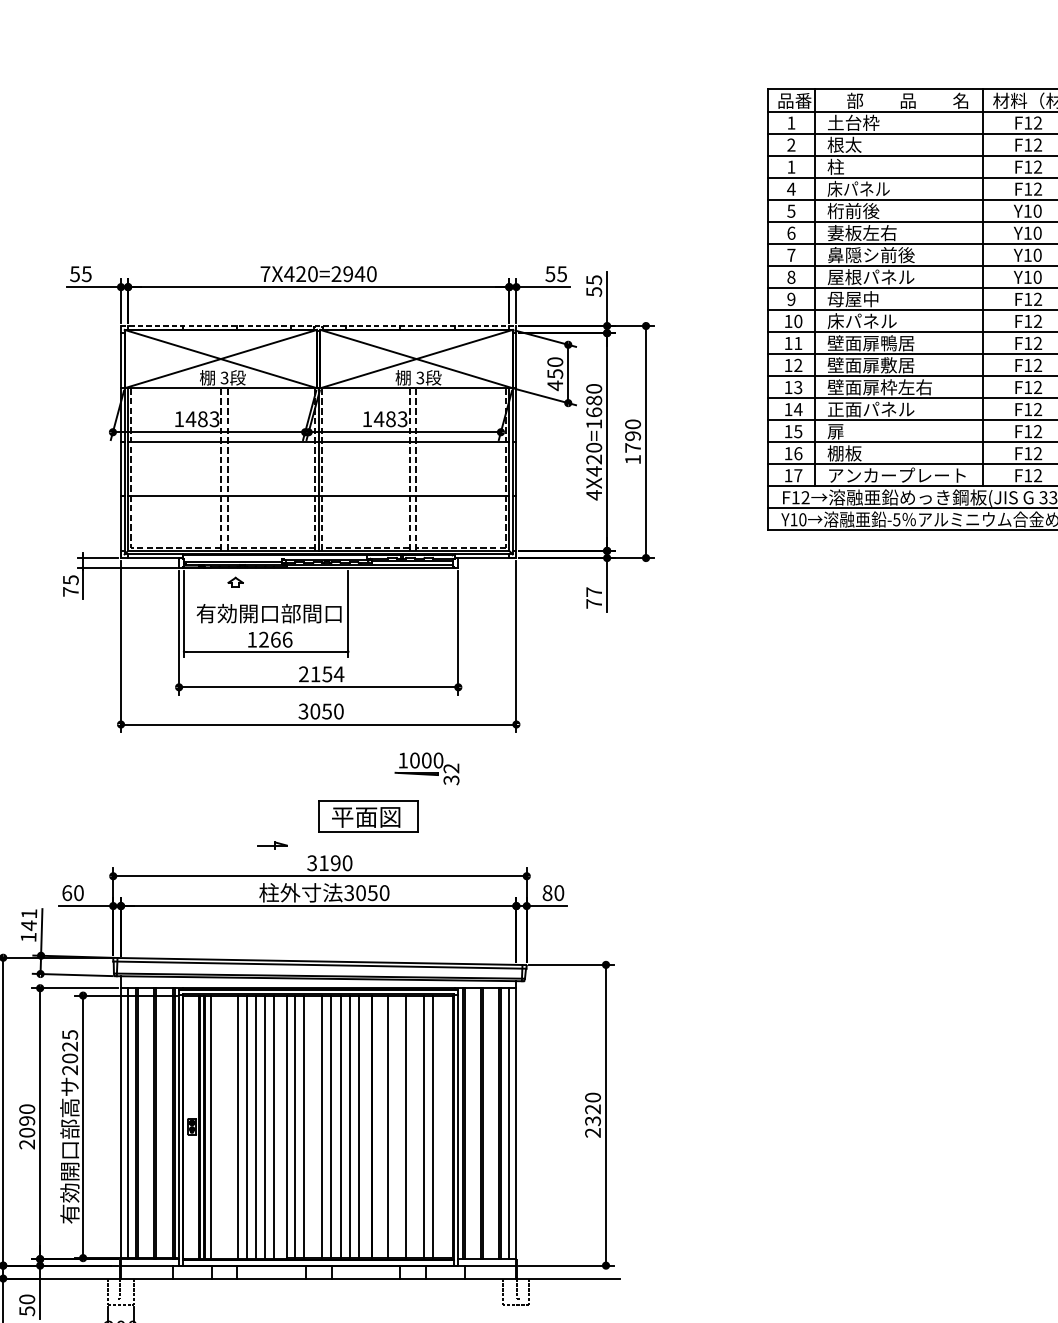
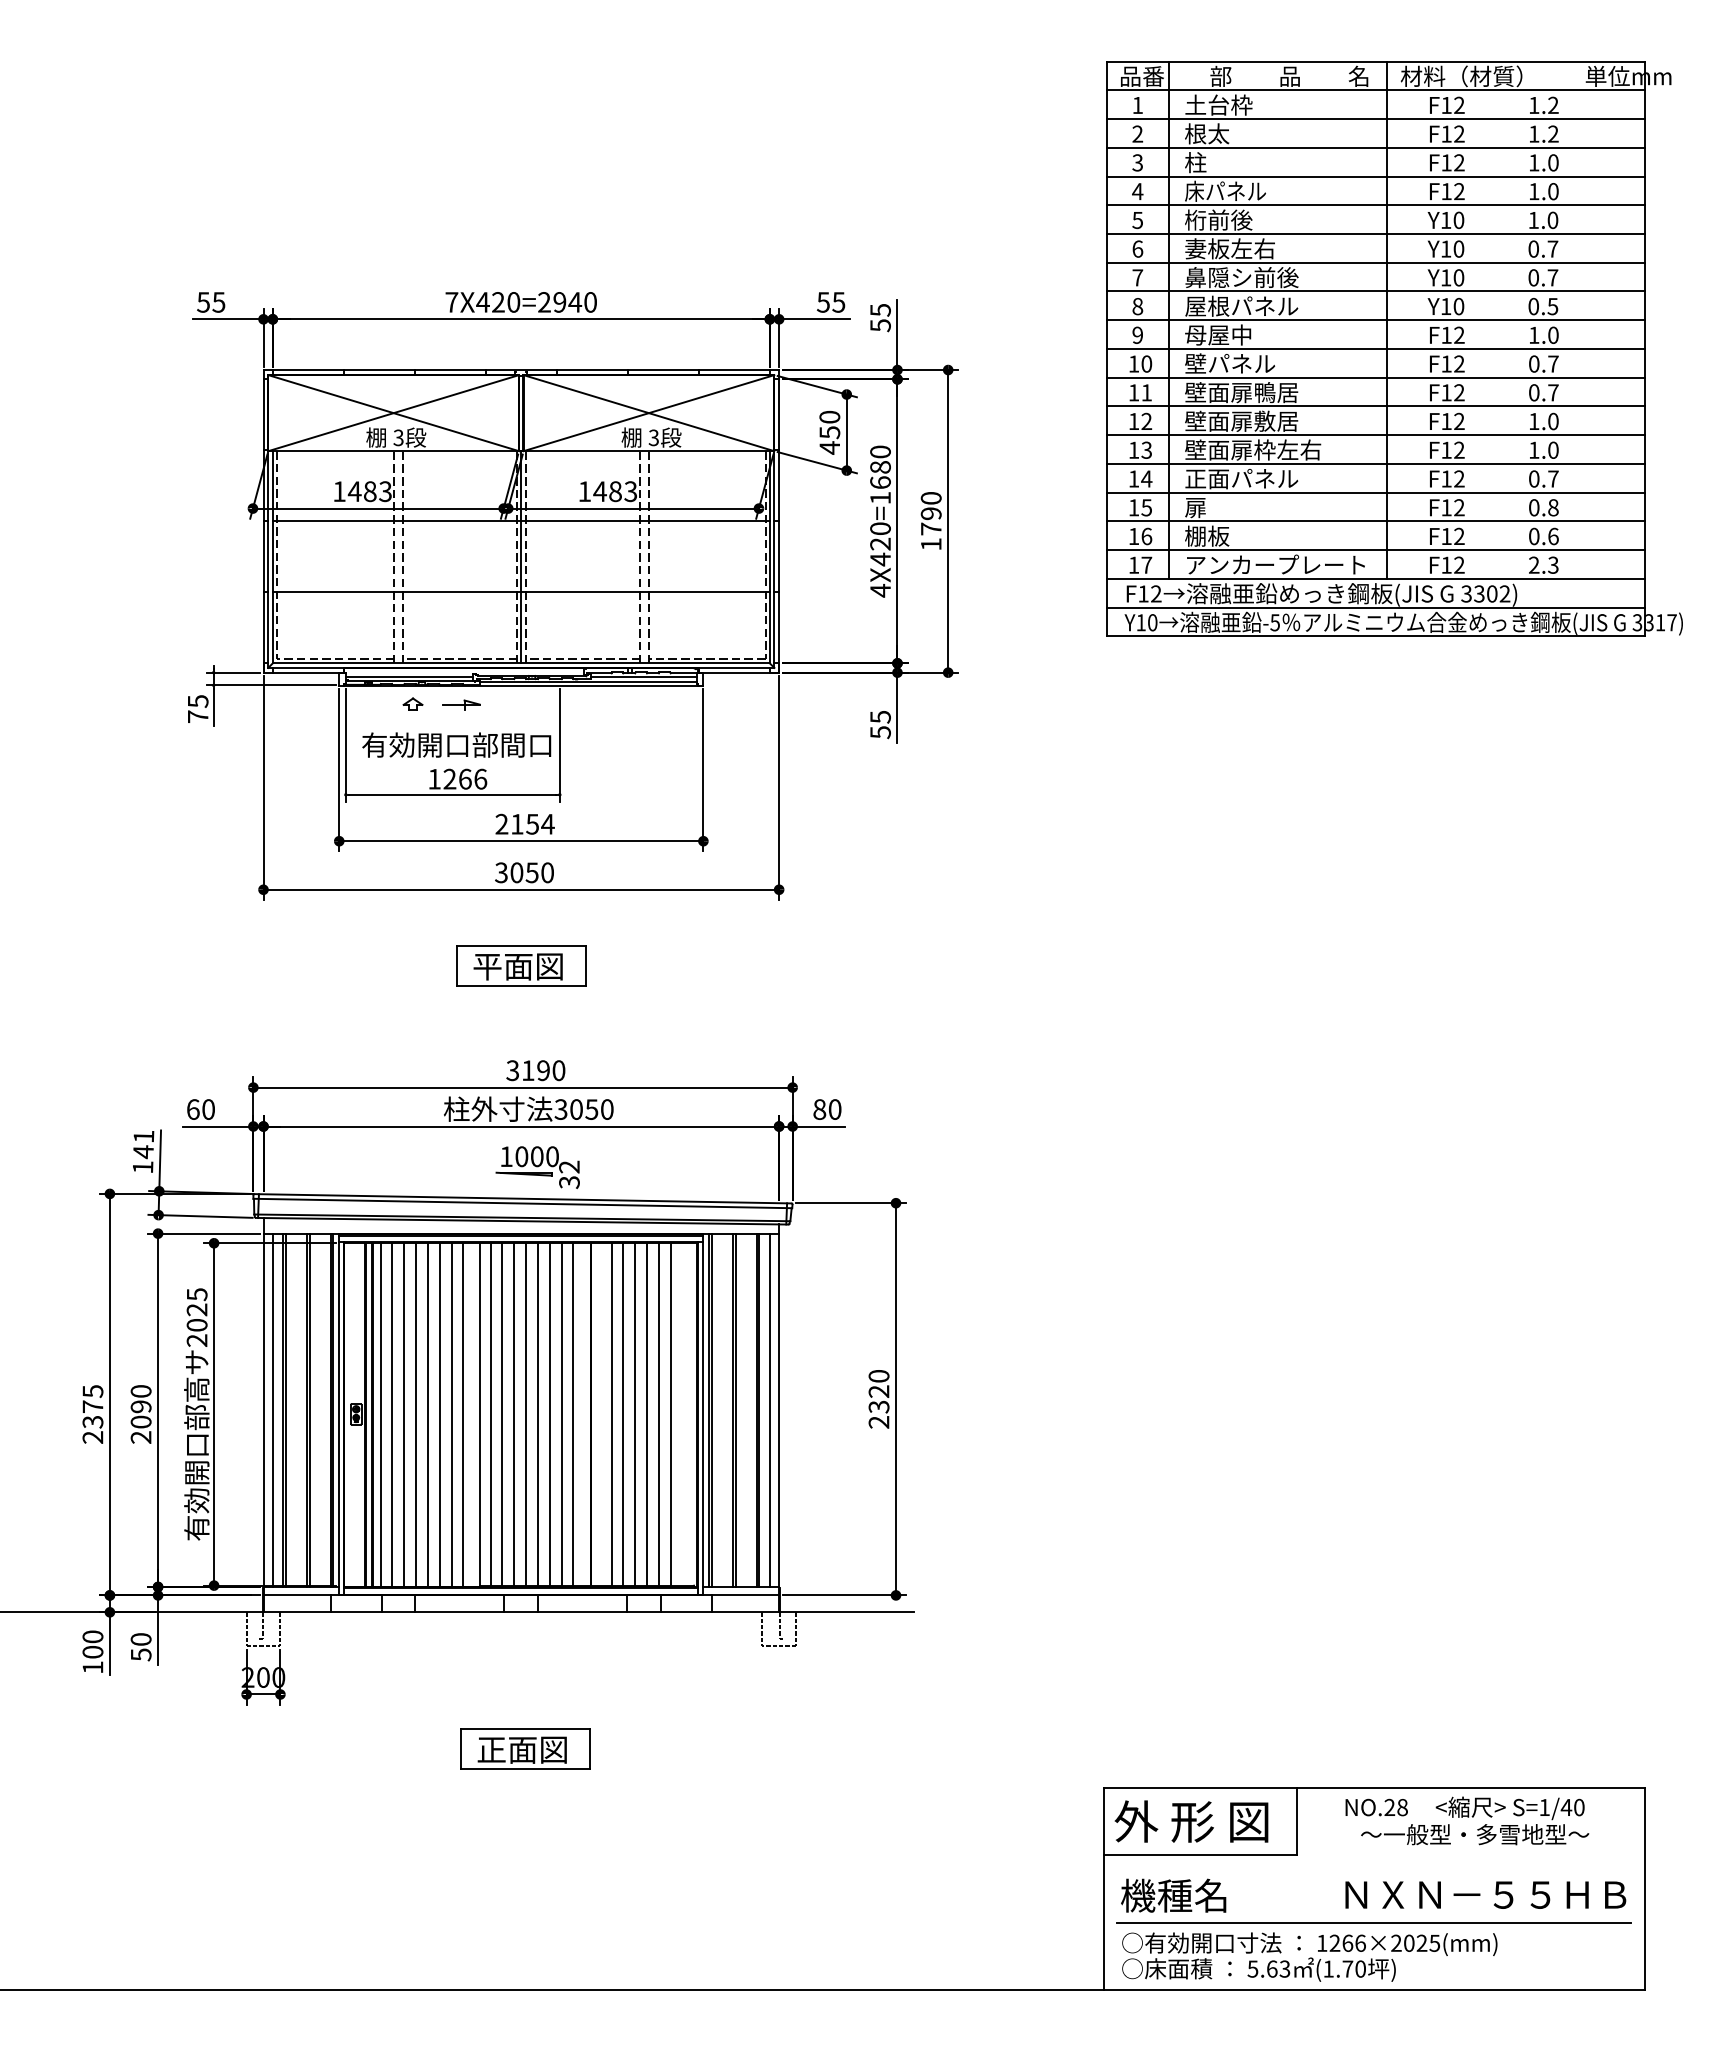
text: (791, 166) -> (1137, 162), 1 -> 3
text: (835, 321) -> (1195, 363), 床パネル -> 壁パネル
line: (318, 326) -> (521, 370), dashed -> solid
text: (594, 597) -> (880, 724), 77 -> 55
part: (426, 768) -> (537, 1167), moved
part: (368, 816) -> (521, 965), moved
part: (272, 845) -> (461, 704), moved
line: (219, 1126) -> (392, 1414), added
line: (229, 1126) -> (404, 1414), added
line: (313, 1126) -> (514, 1414), added
line: (397, 1126) -> (623, 1414), added
line: (415, 1126) -> (647, 1414), added

